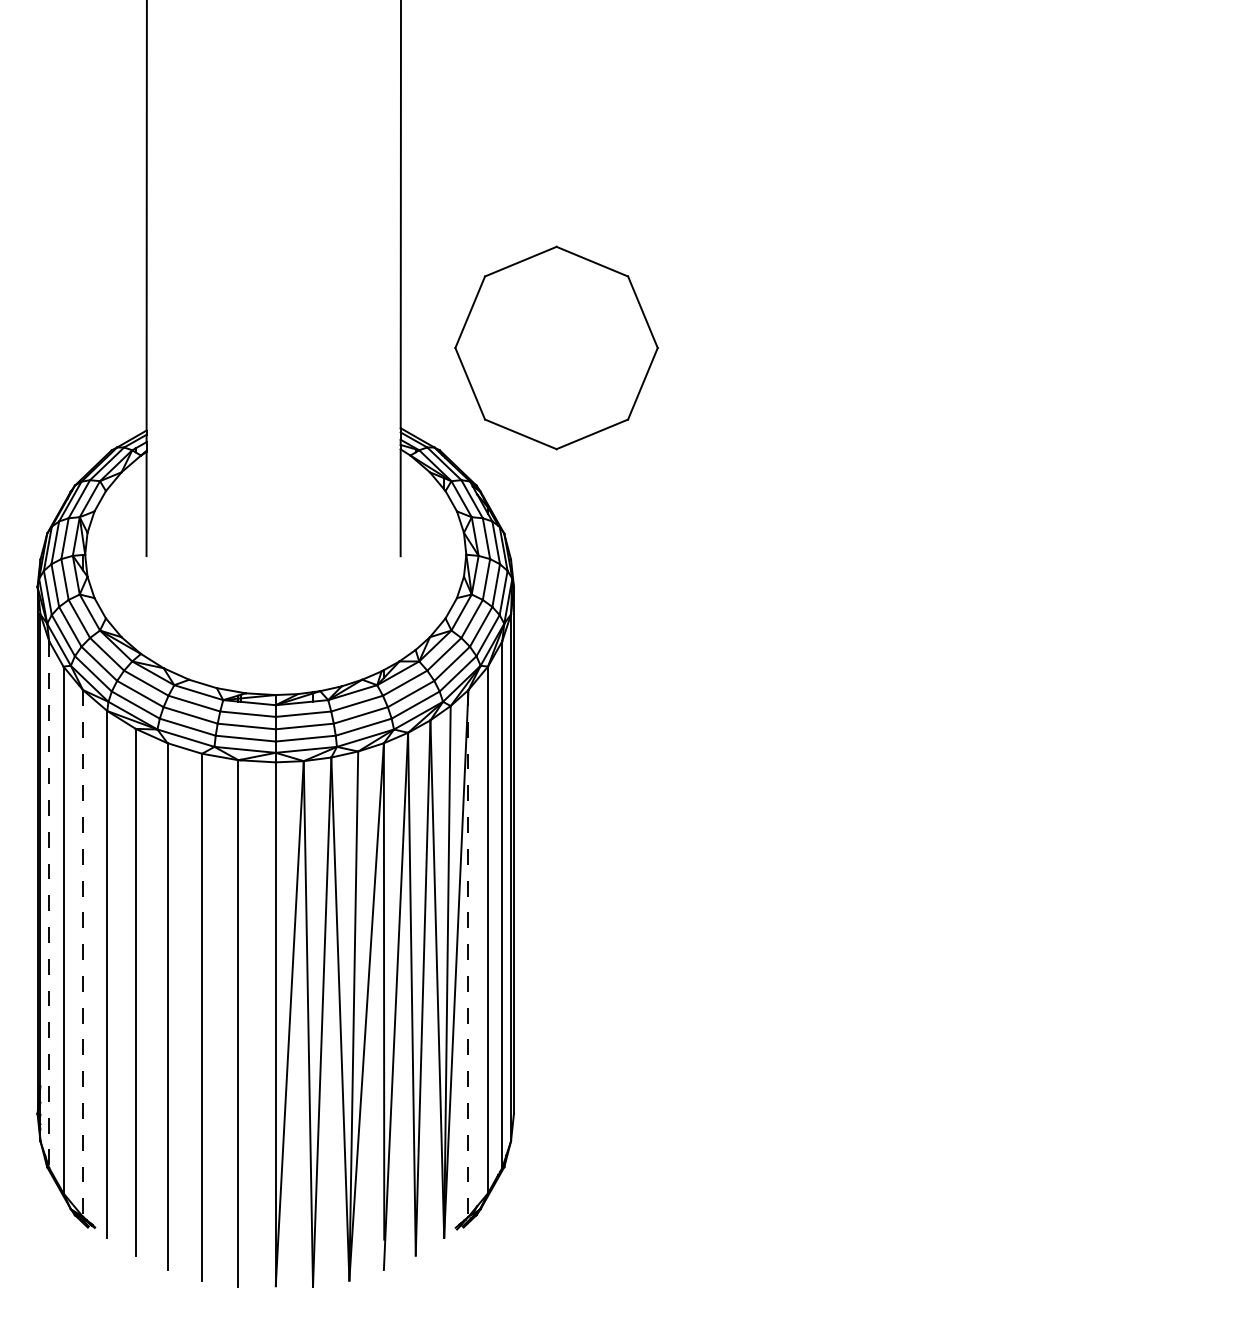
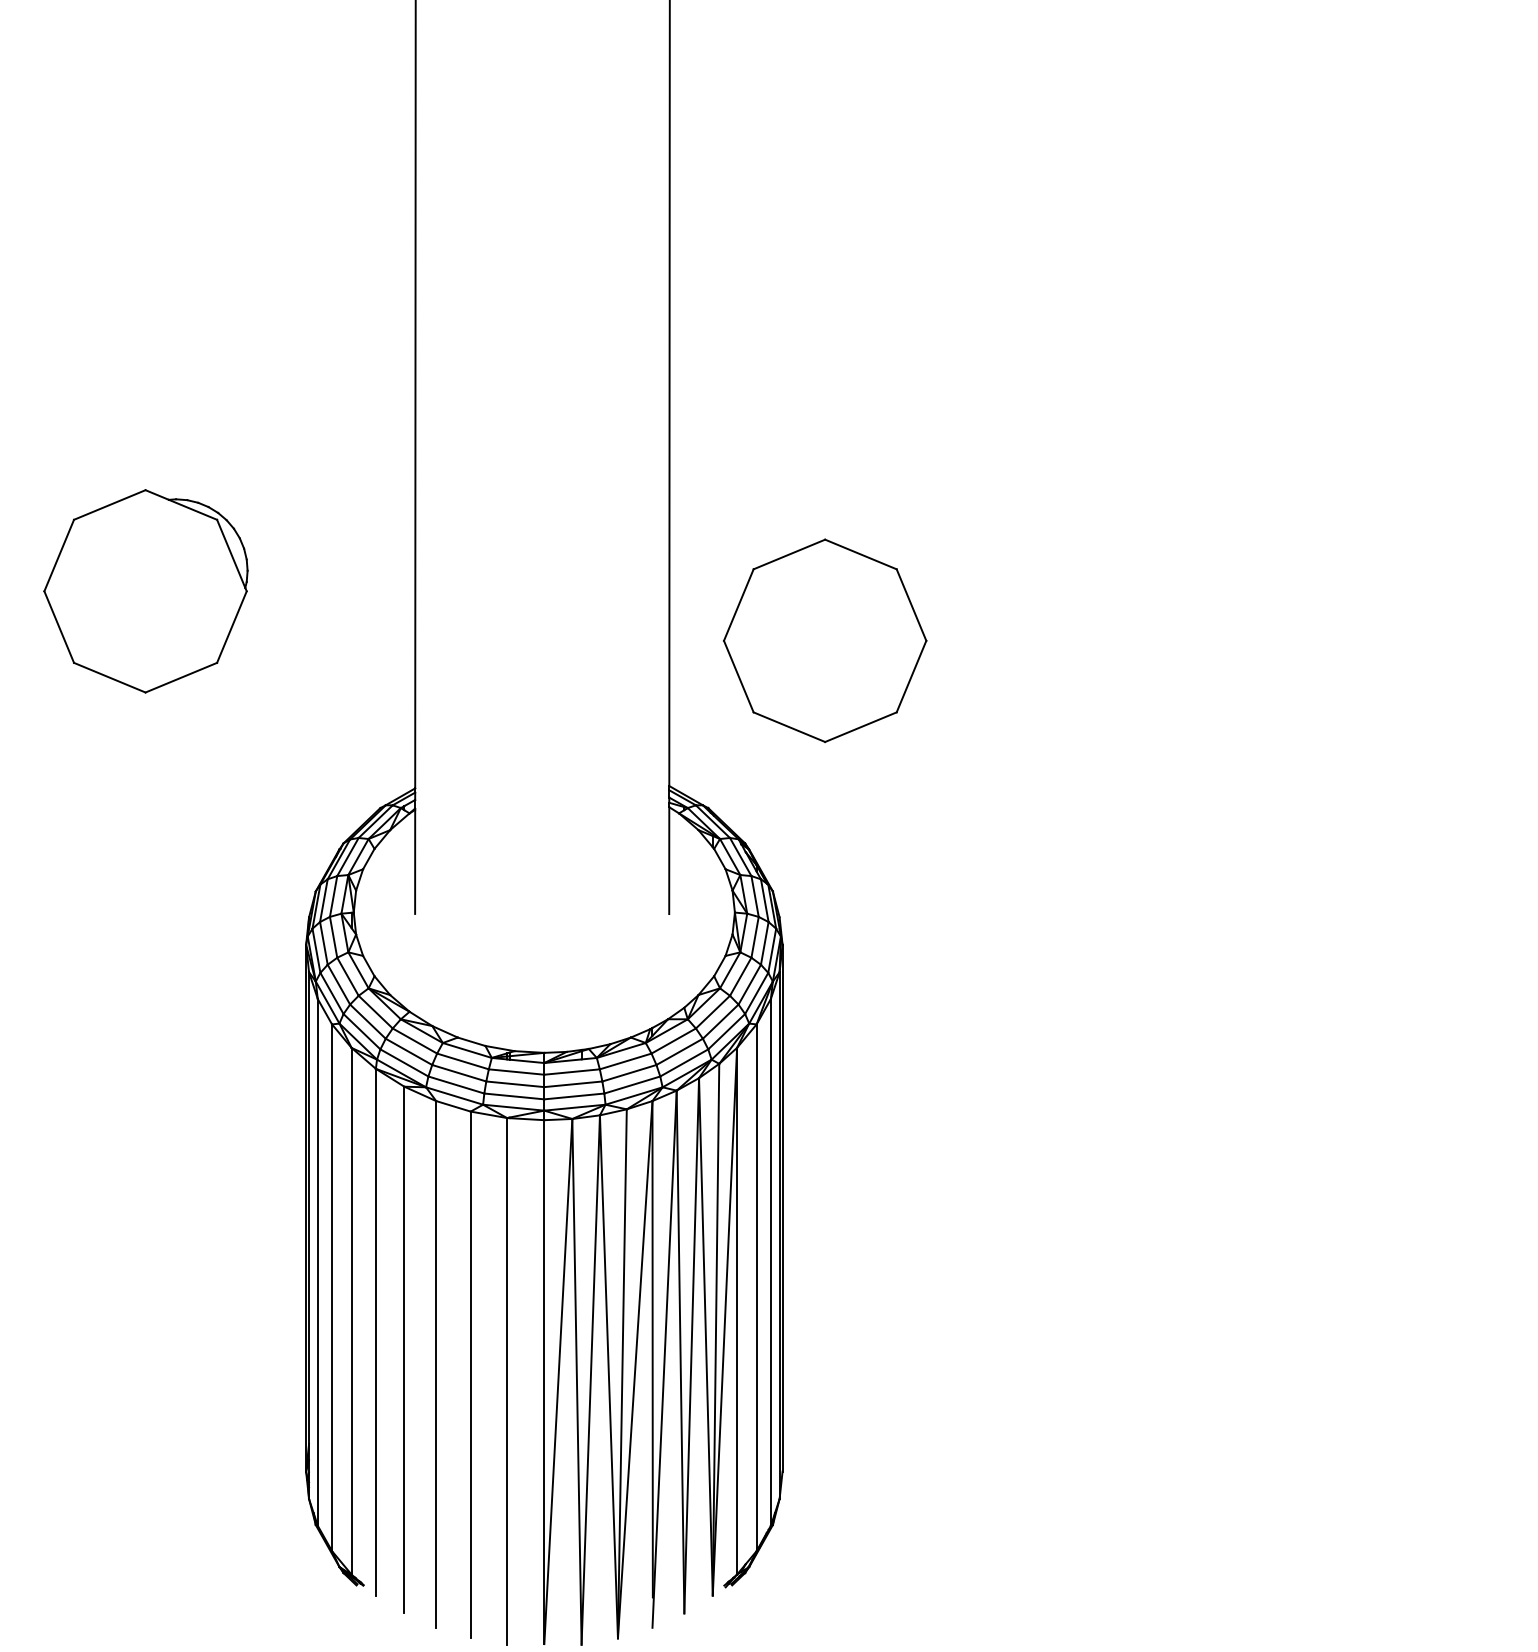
part: (556, 347) -> (825, 640), moved
line: (48, 904) -> (317, 1262), dashed -> solid
line: (82, 953) -> (351, 1311), dashed -> solid
line: (468, 953) -> (737, 1311), dashed -> solid

